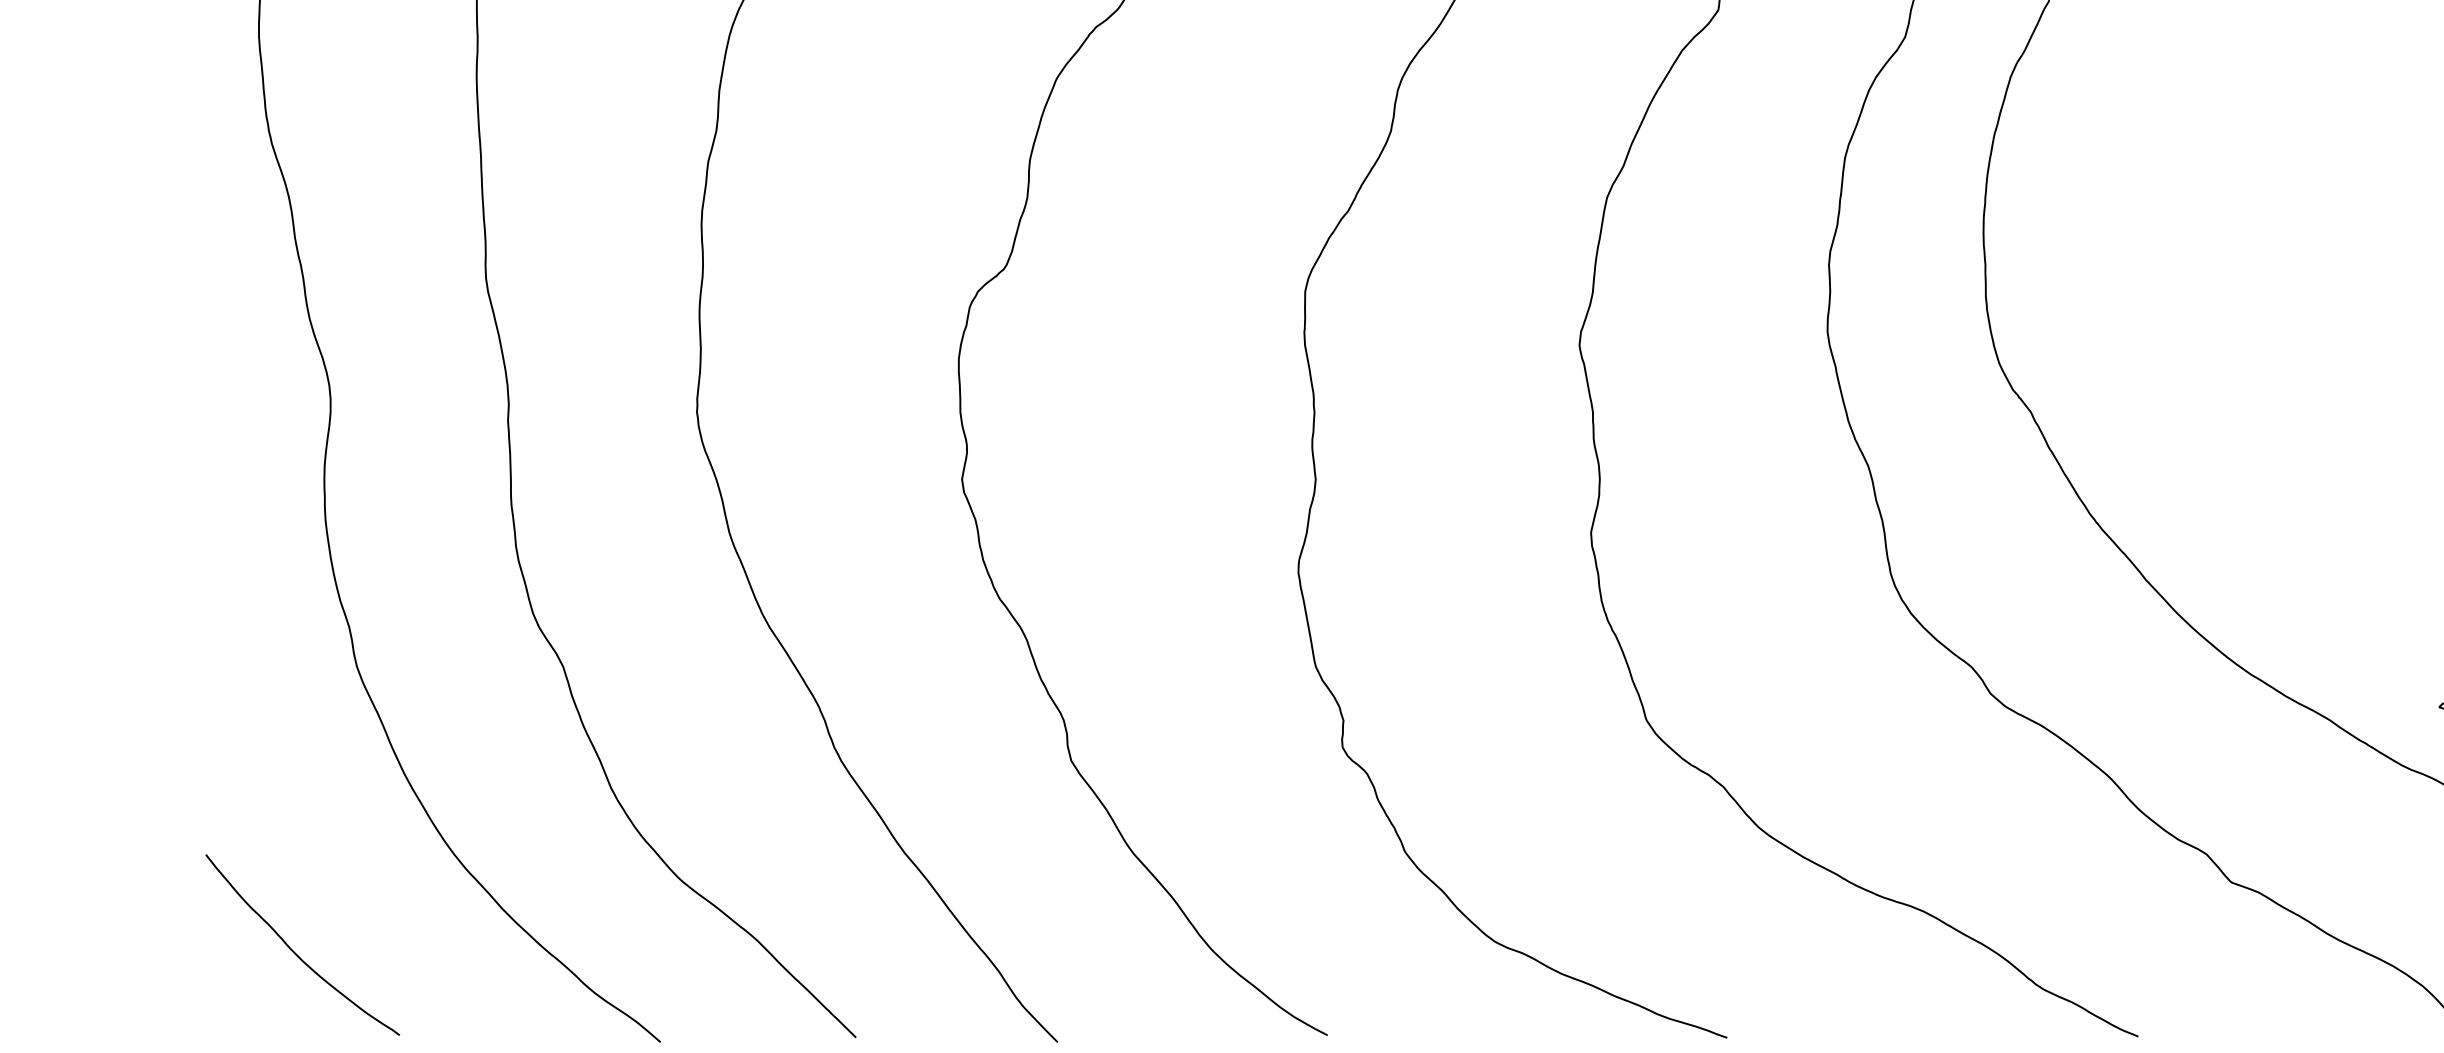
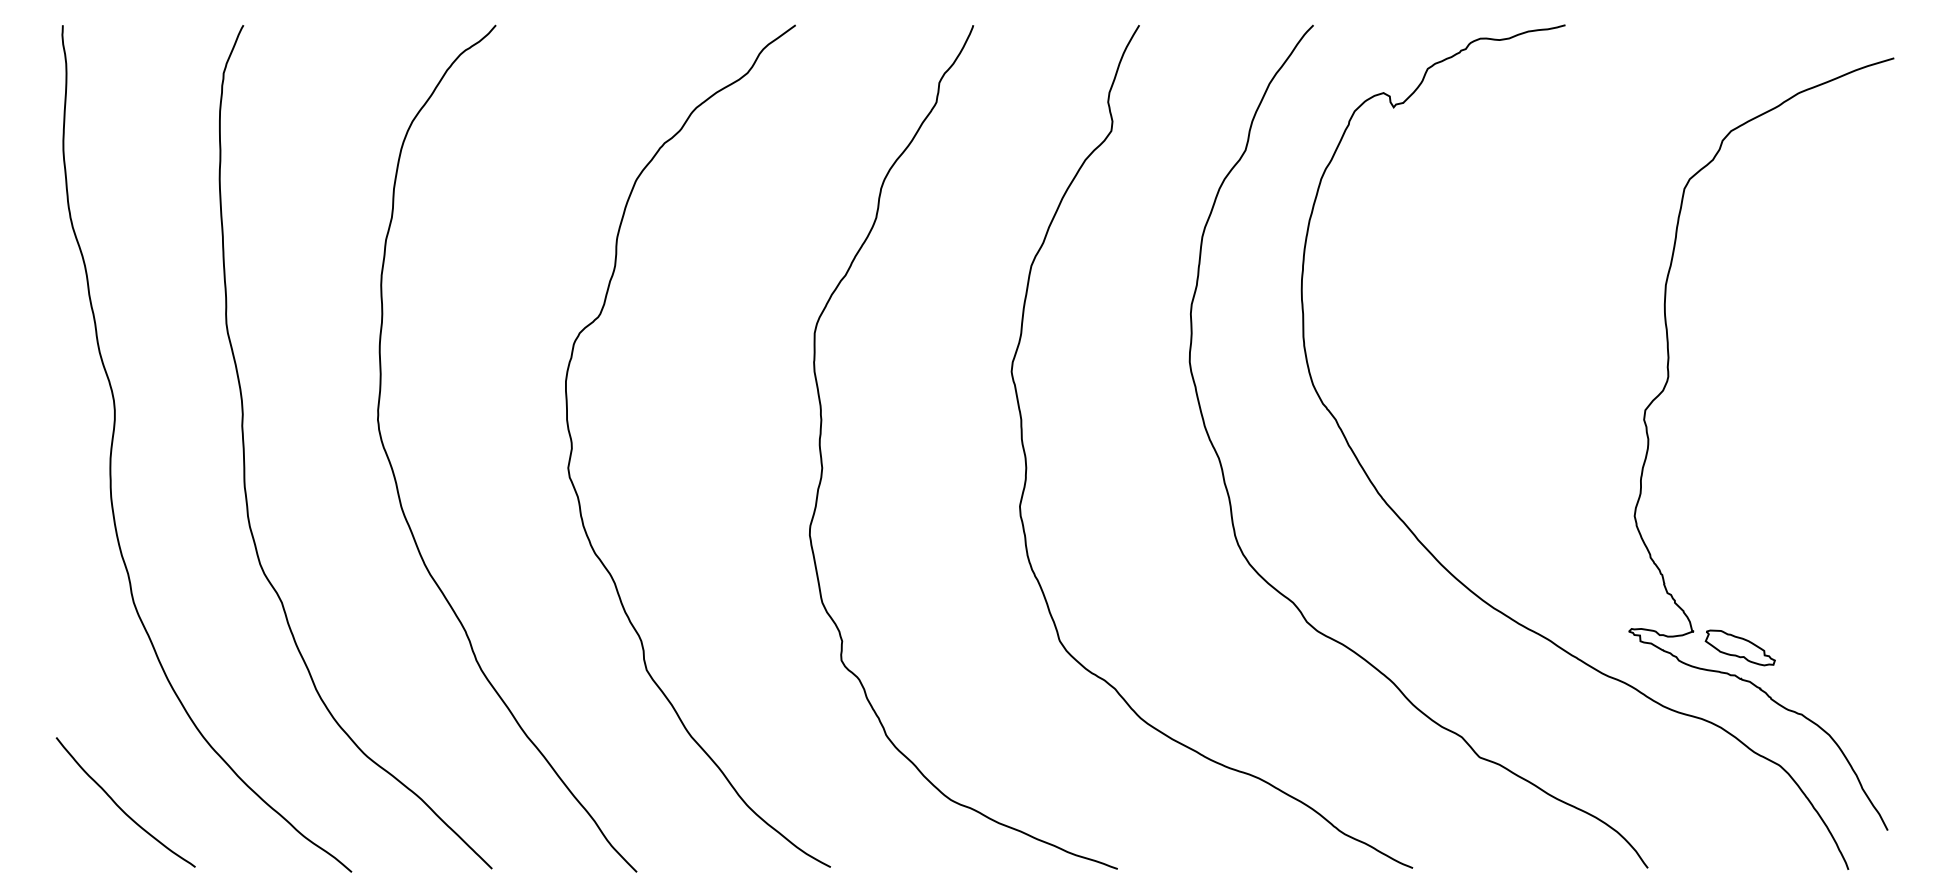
curve: (295, 952) -> (120, 807), moved

